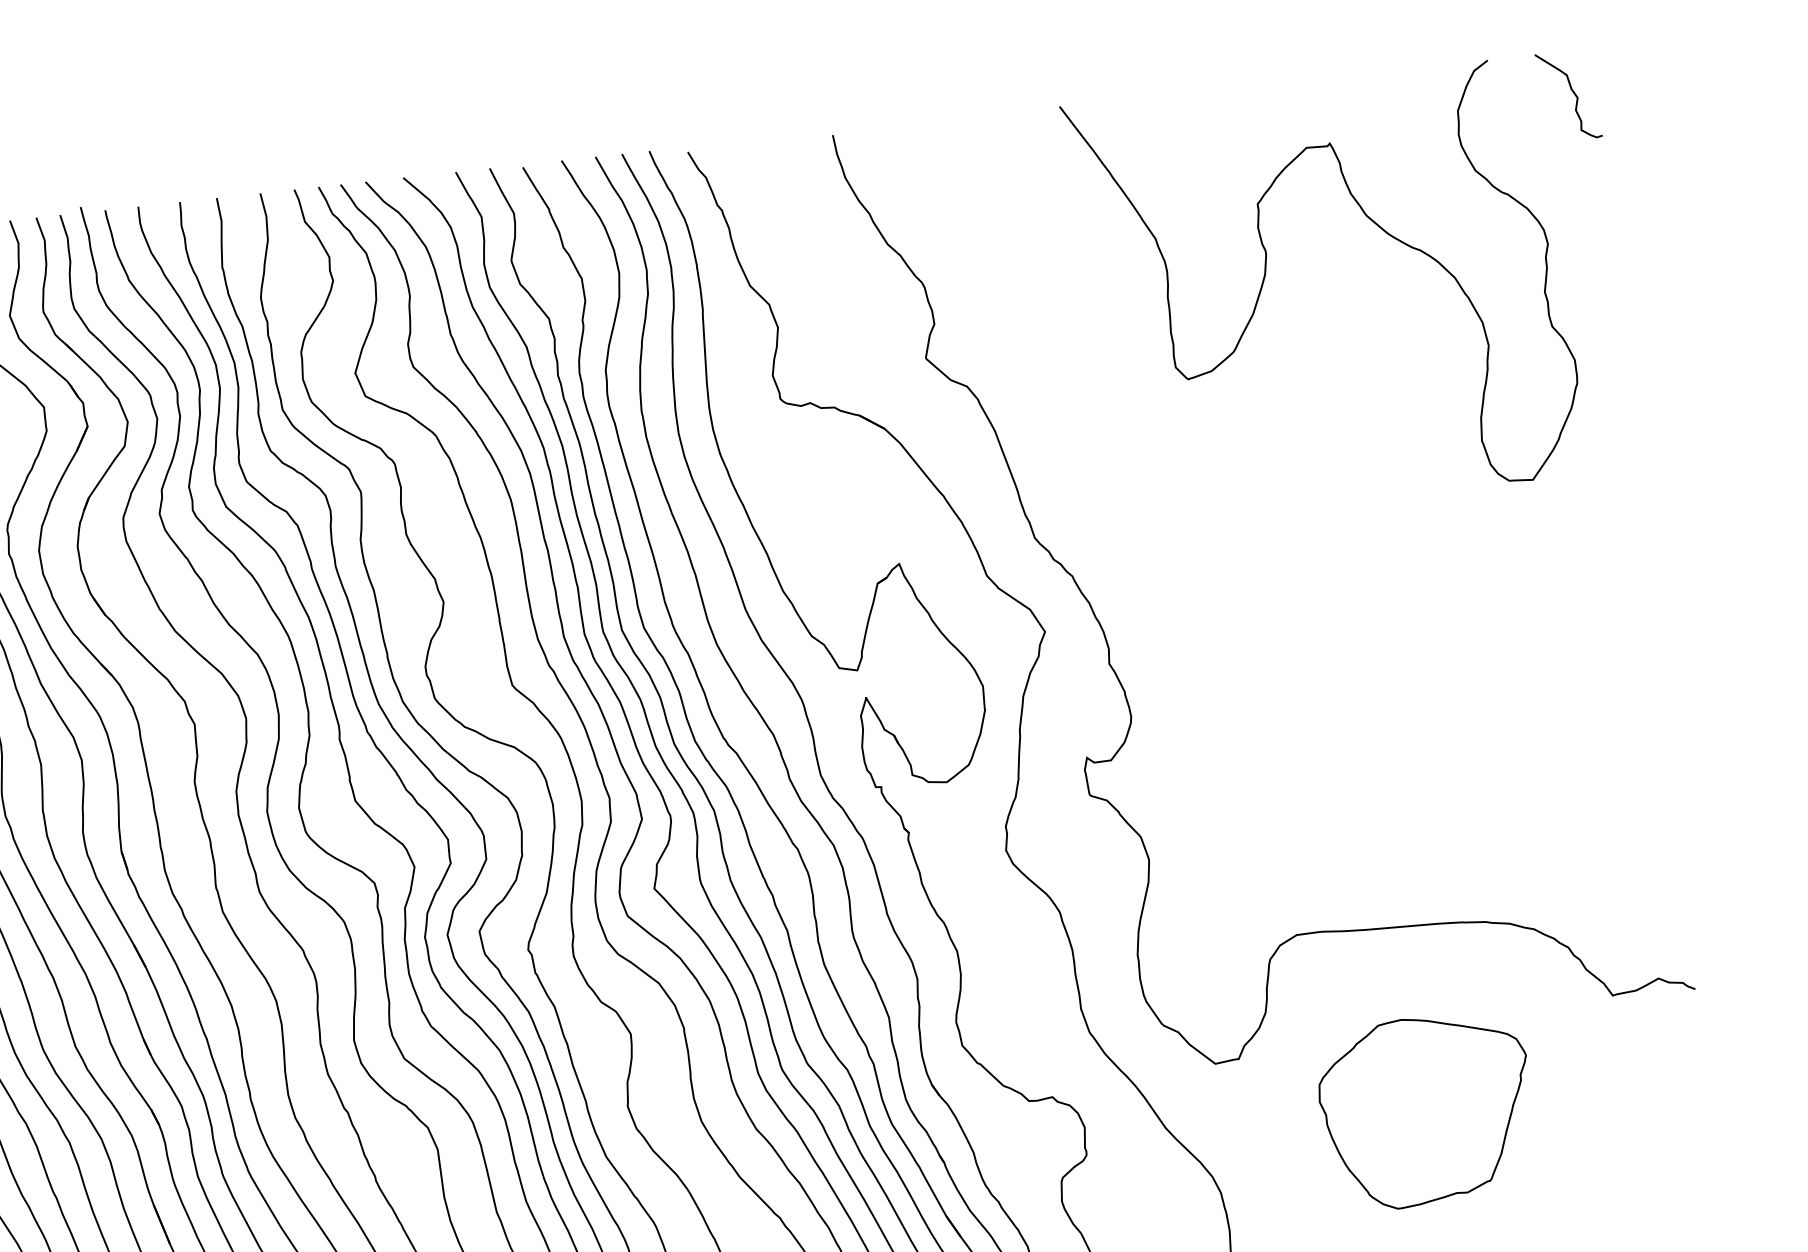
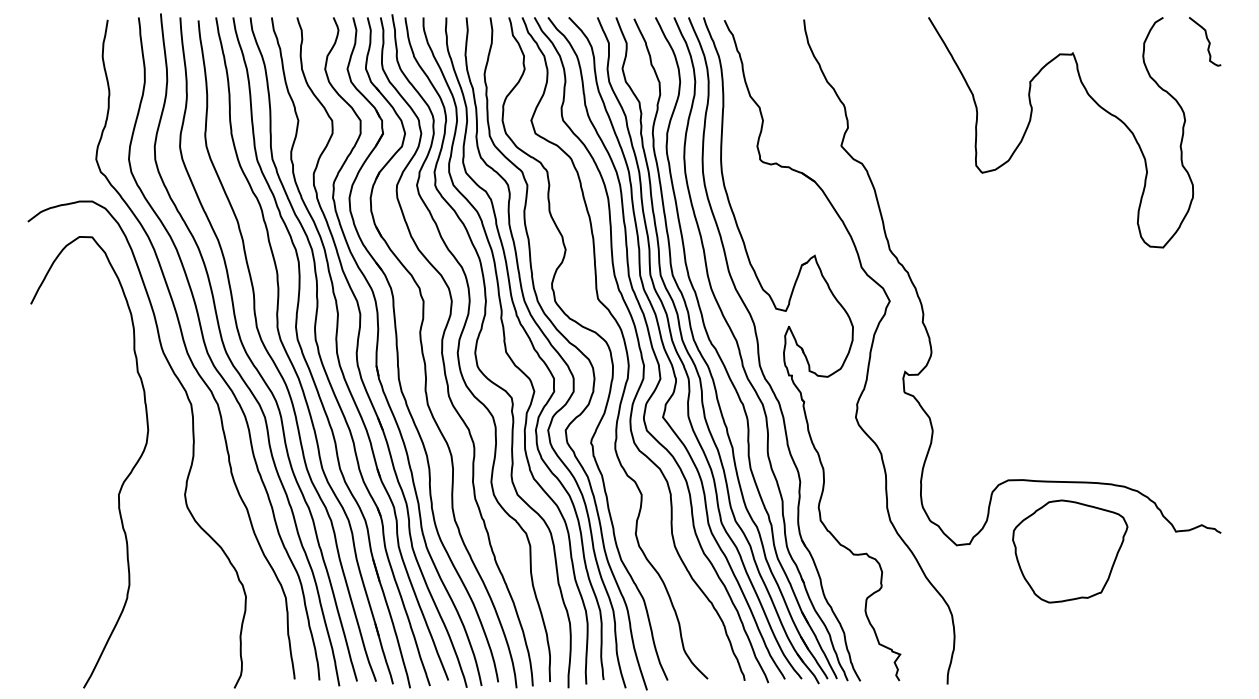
part: (1426, 1111) -> (1070, 551), moved

